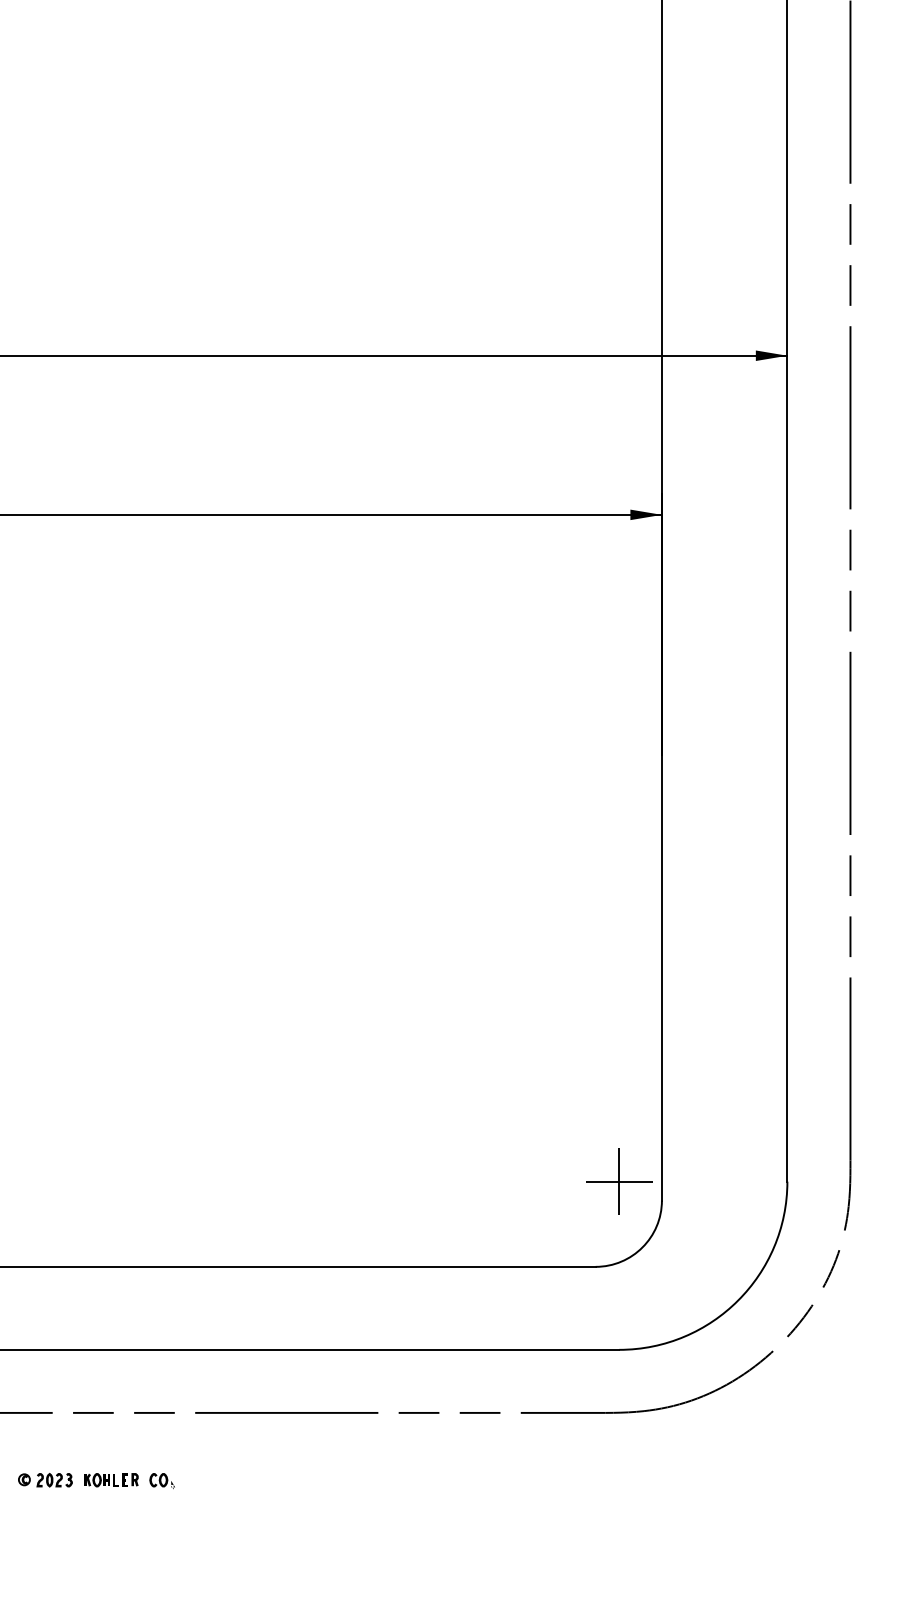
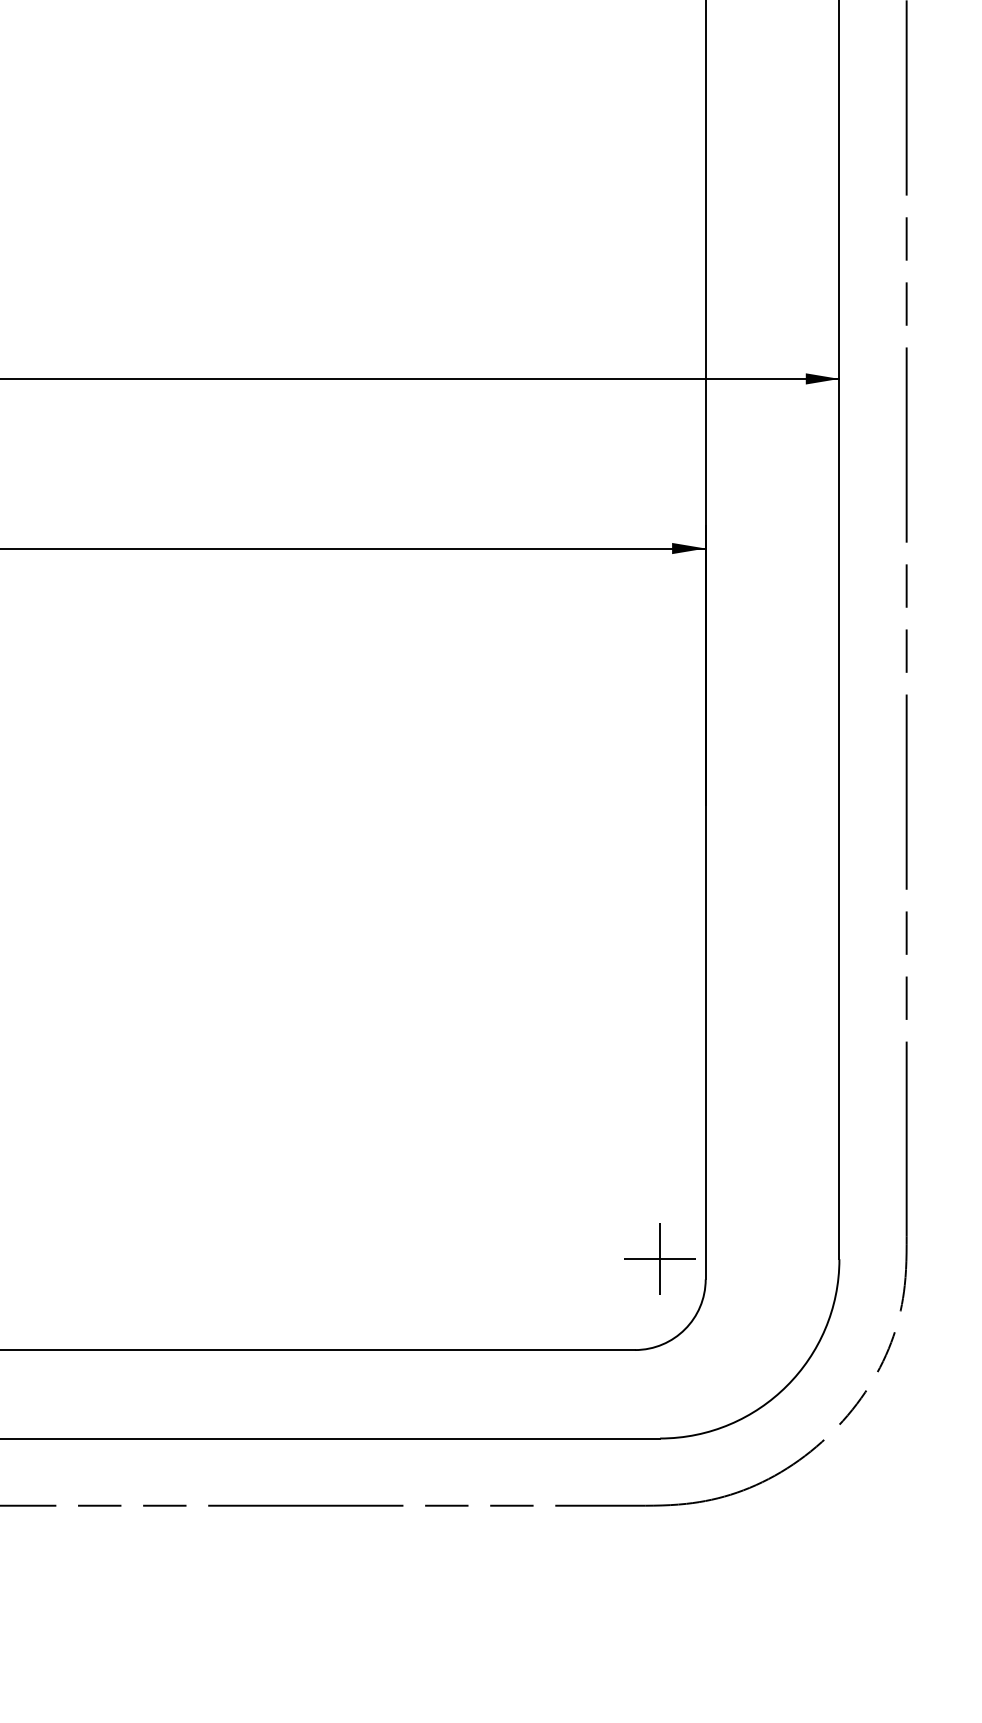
part: (96, 1480) -> (102, 1577), removed

